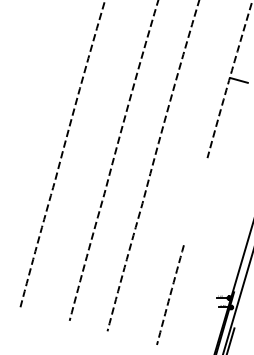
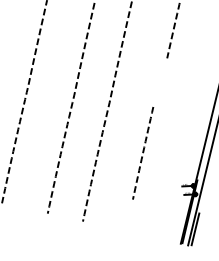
arc: (170, 294) -> (143, 152), moved

